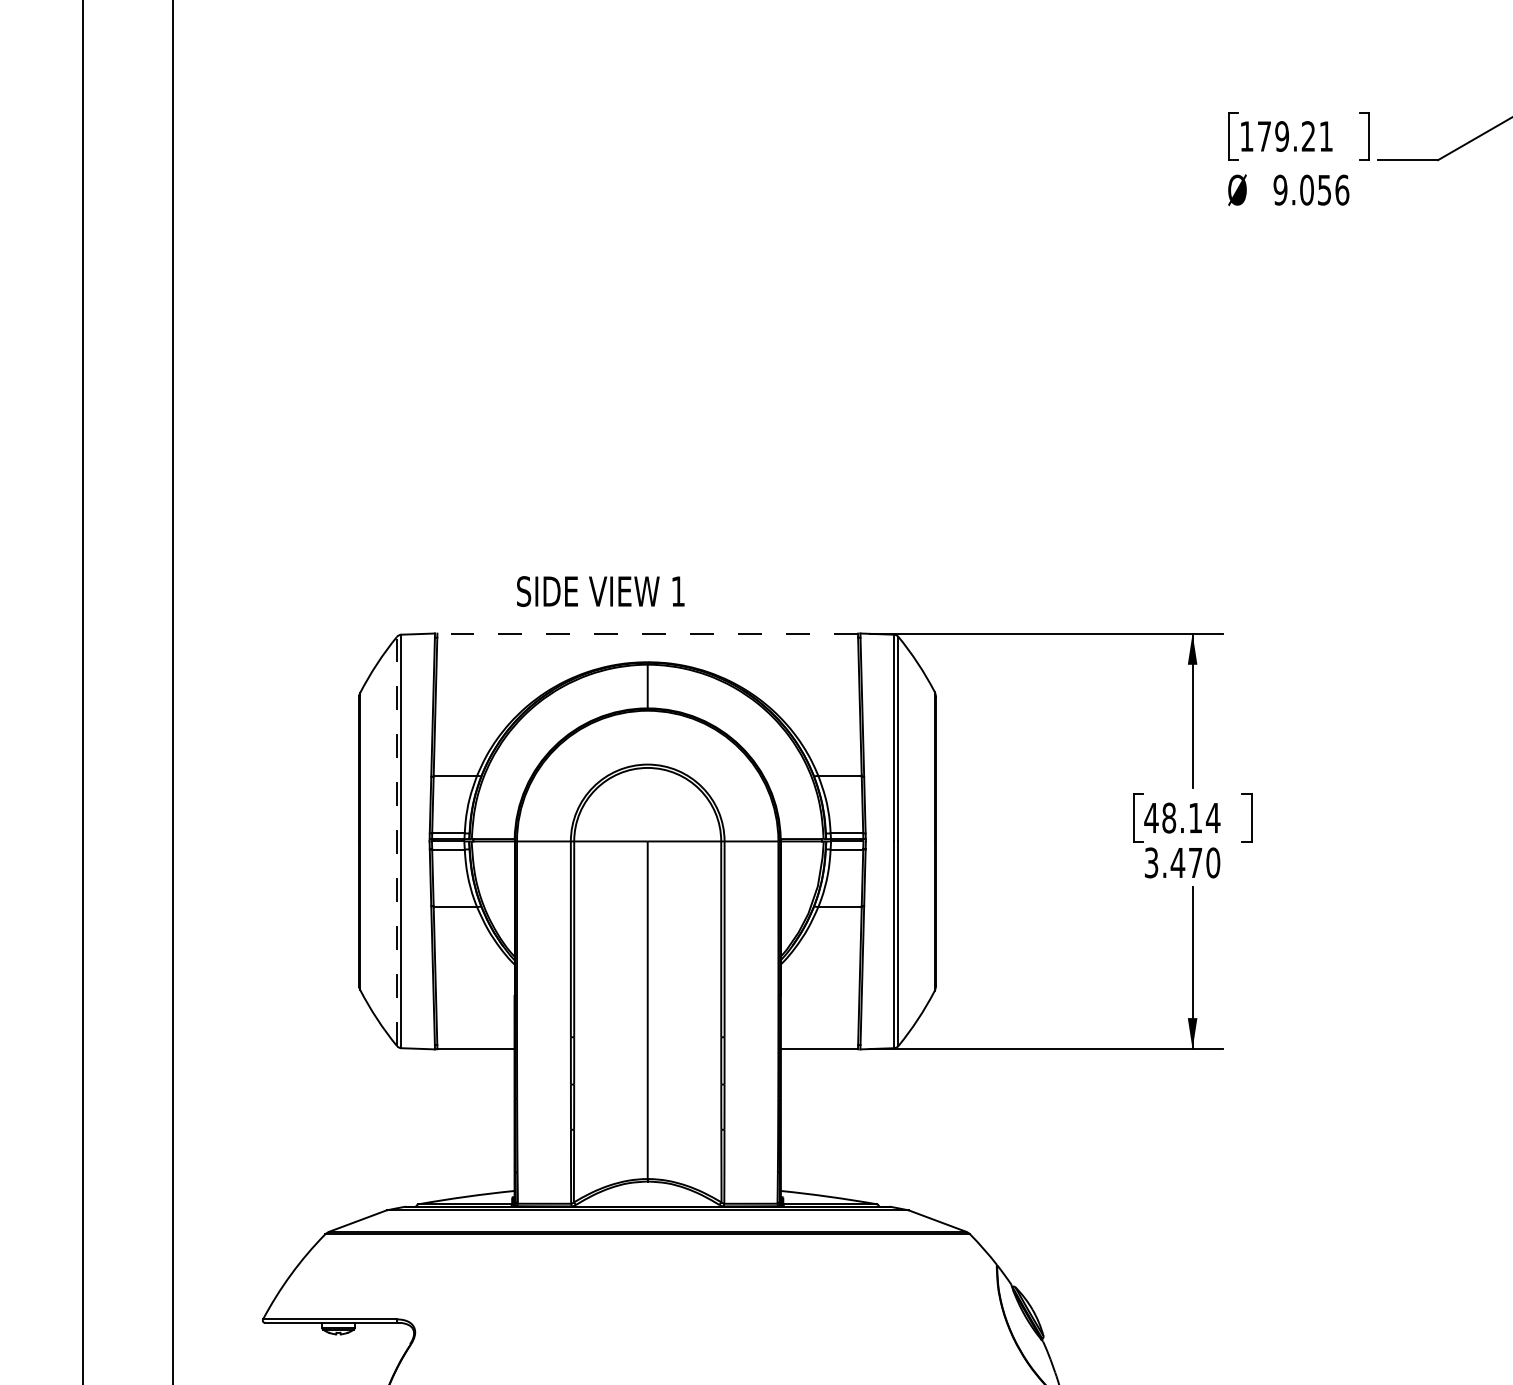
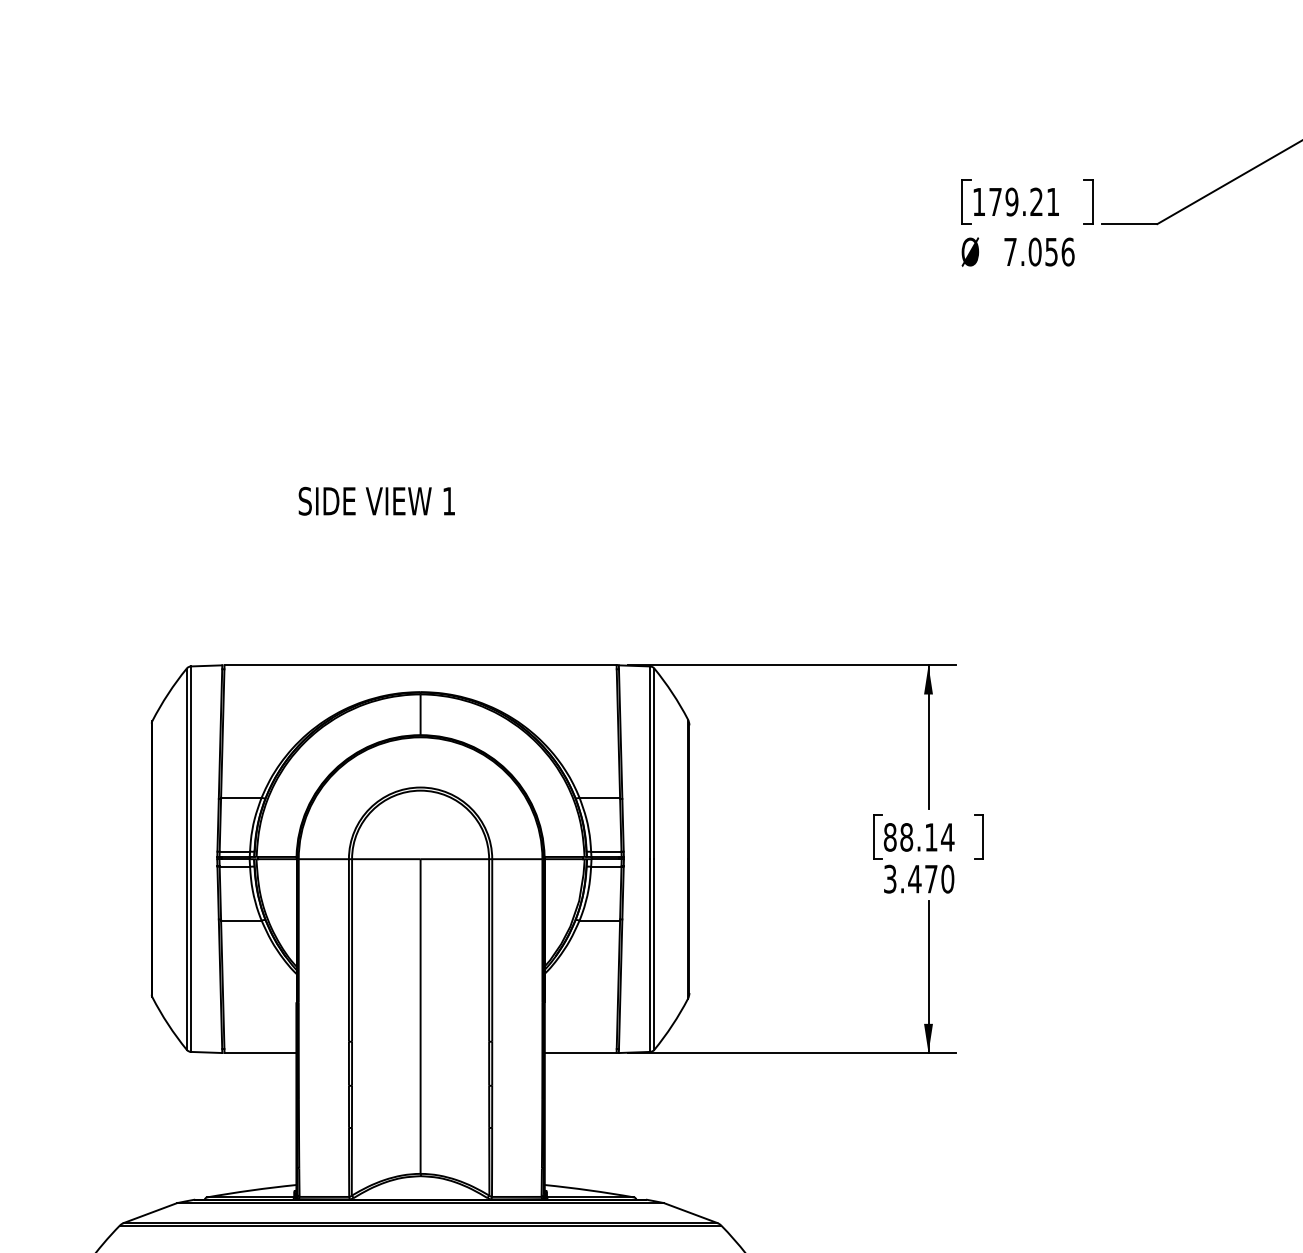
text: (1280, 189) -> (1010, 251), 9.056 -> 7.056
text: (600, 591) -> (376, 501), moved
line: (647, 633) -> (420, 665), dashed -> solid
text: (1151, 817) -> (890, 836), 48.14 -> 88.14
line: (396, 841) -> (186, 859), dashed -> solid

